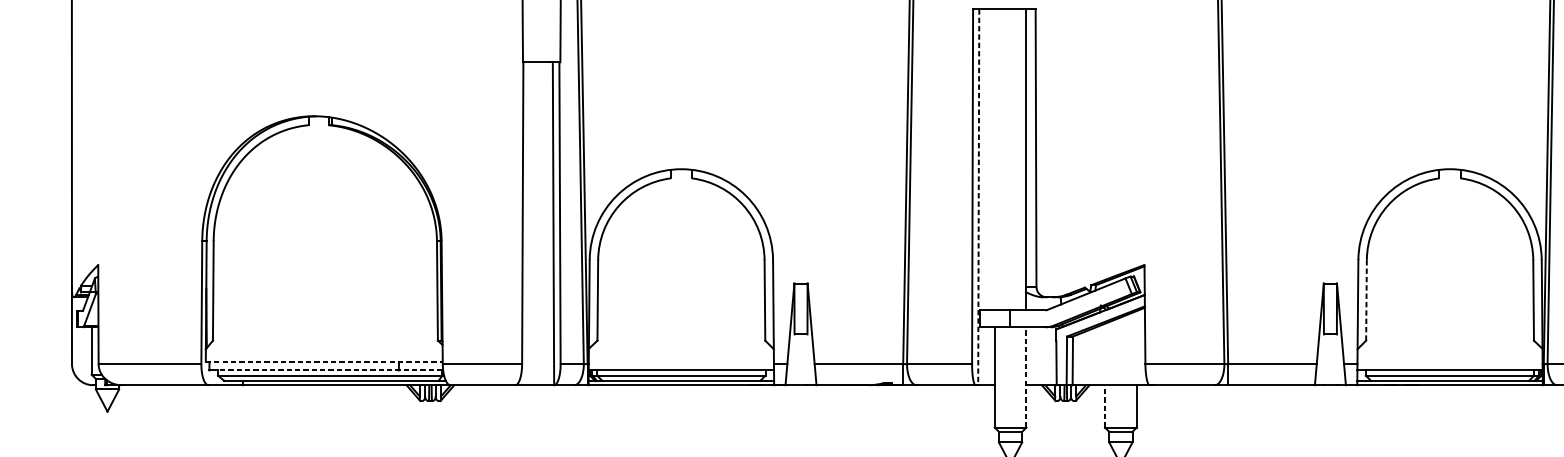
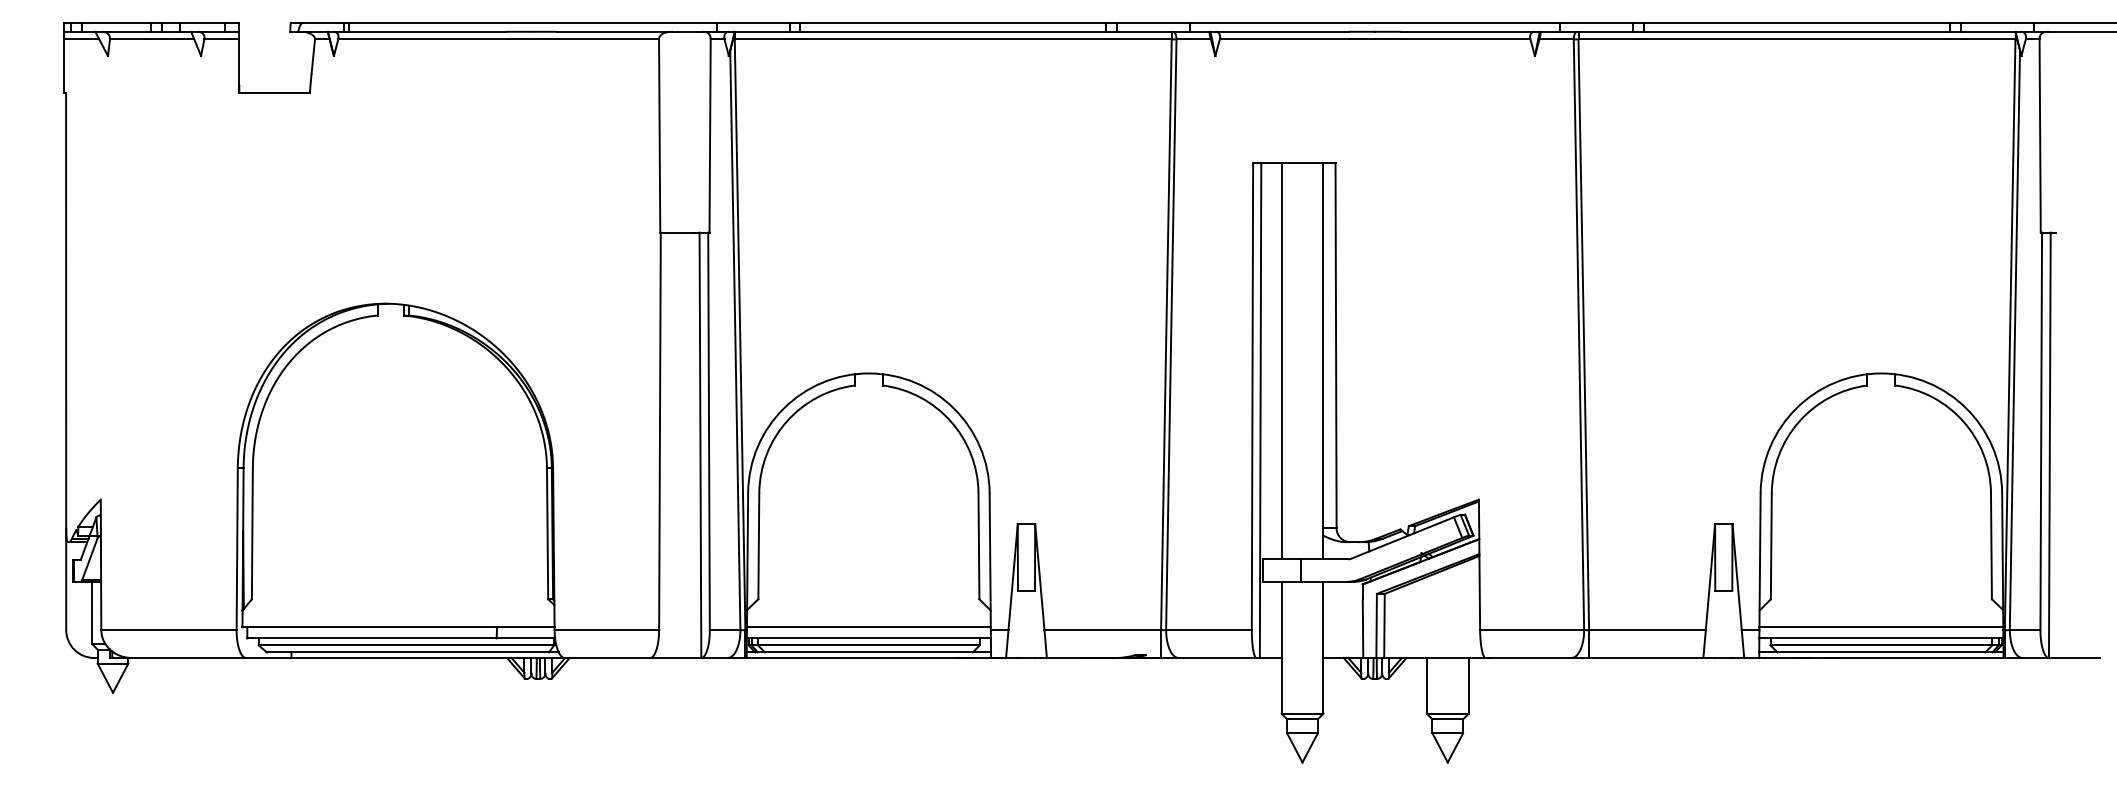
line: (994, 159) -> (1281, 360), added
line: (978, 197) -> (1260, 410), dashed -> solid
line: (1366, 299) -> (1771, 545), dashed -> solid
line: (325, 362) -> (399, 627), dashed -> solid
line: (681, 362) -> (868, 627), added
line: (1450, 362) -> (1881, 627), added
line: (330, 370) -> (406, 638), dashed -> solid
line: (1026, 377) -> (1323, 647), dashed -> solid
line: (1104, 406) -> (1426, 685), dashed -> solid

